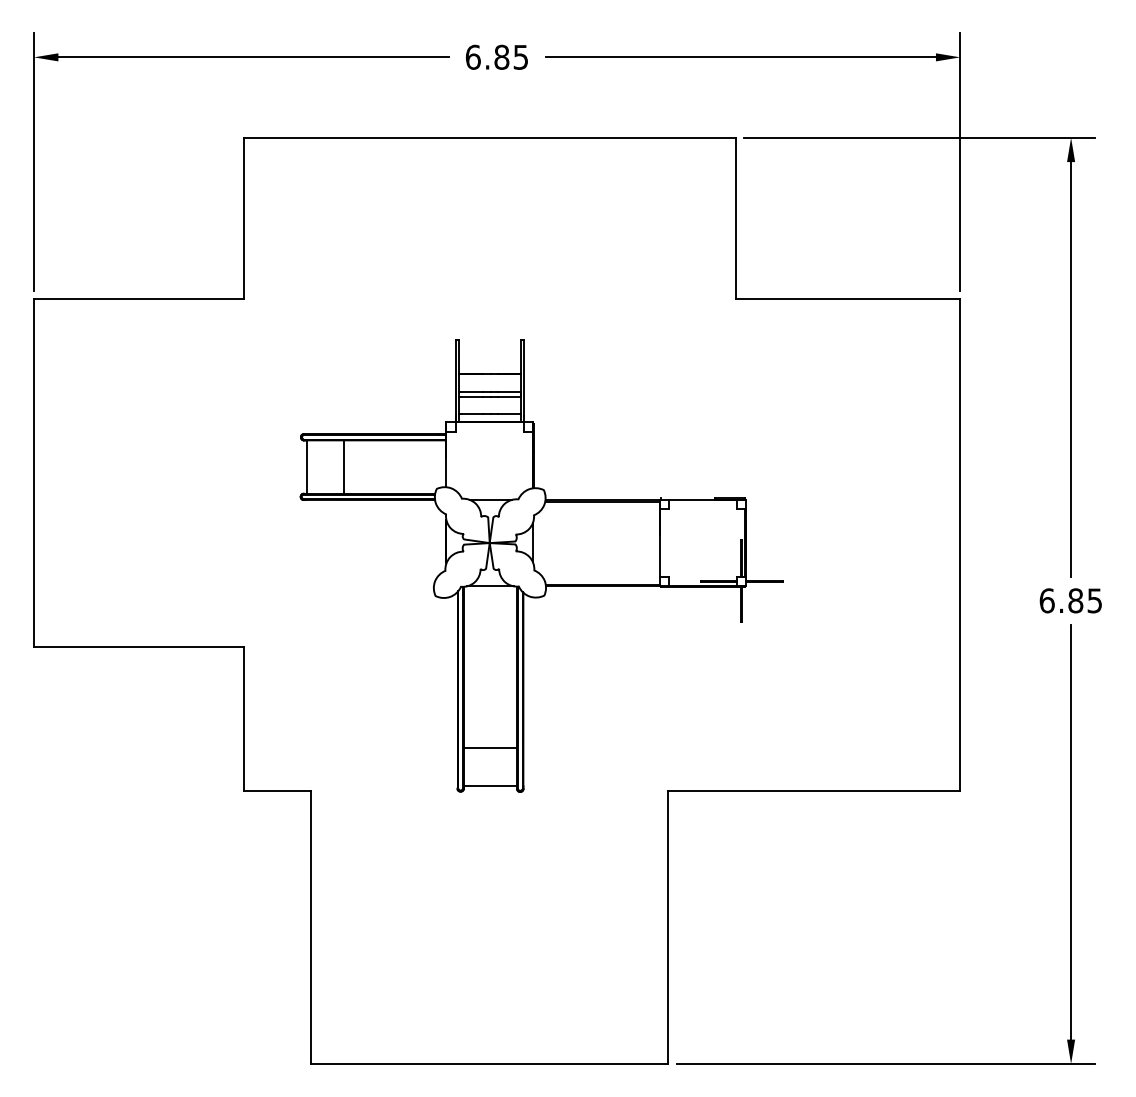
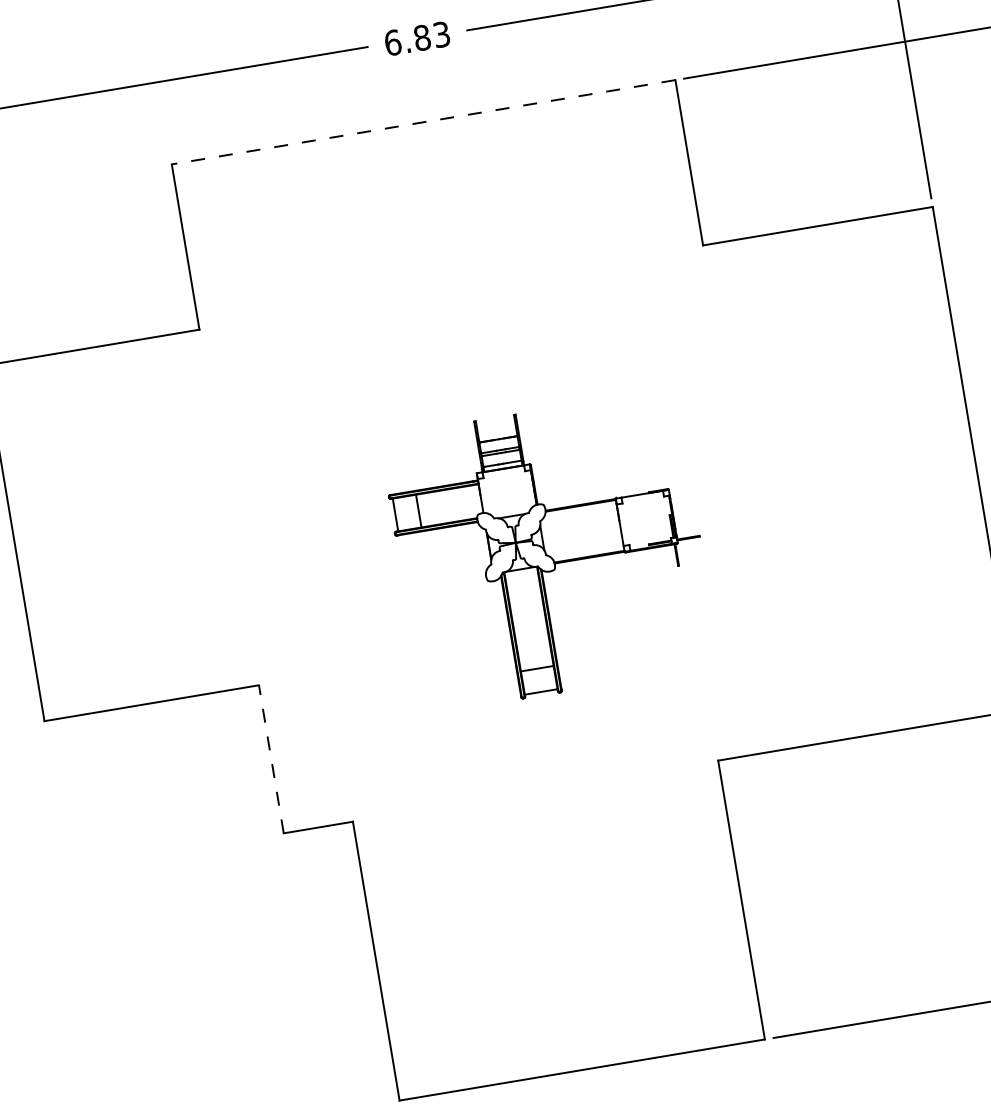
text: (521, 56) -> (442, 33), 6.85 -> 6.83
line: (489, 137) -> (423, 122), solid -> dashed
part: (541, 565) -> (549, 551), size x0.6
line: (243, 718) -> (271, 758), solid -> dashed

